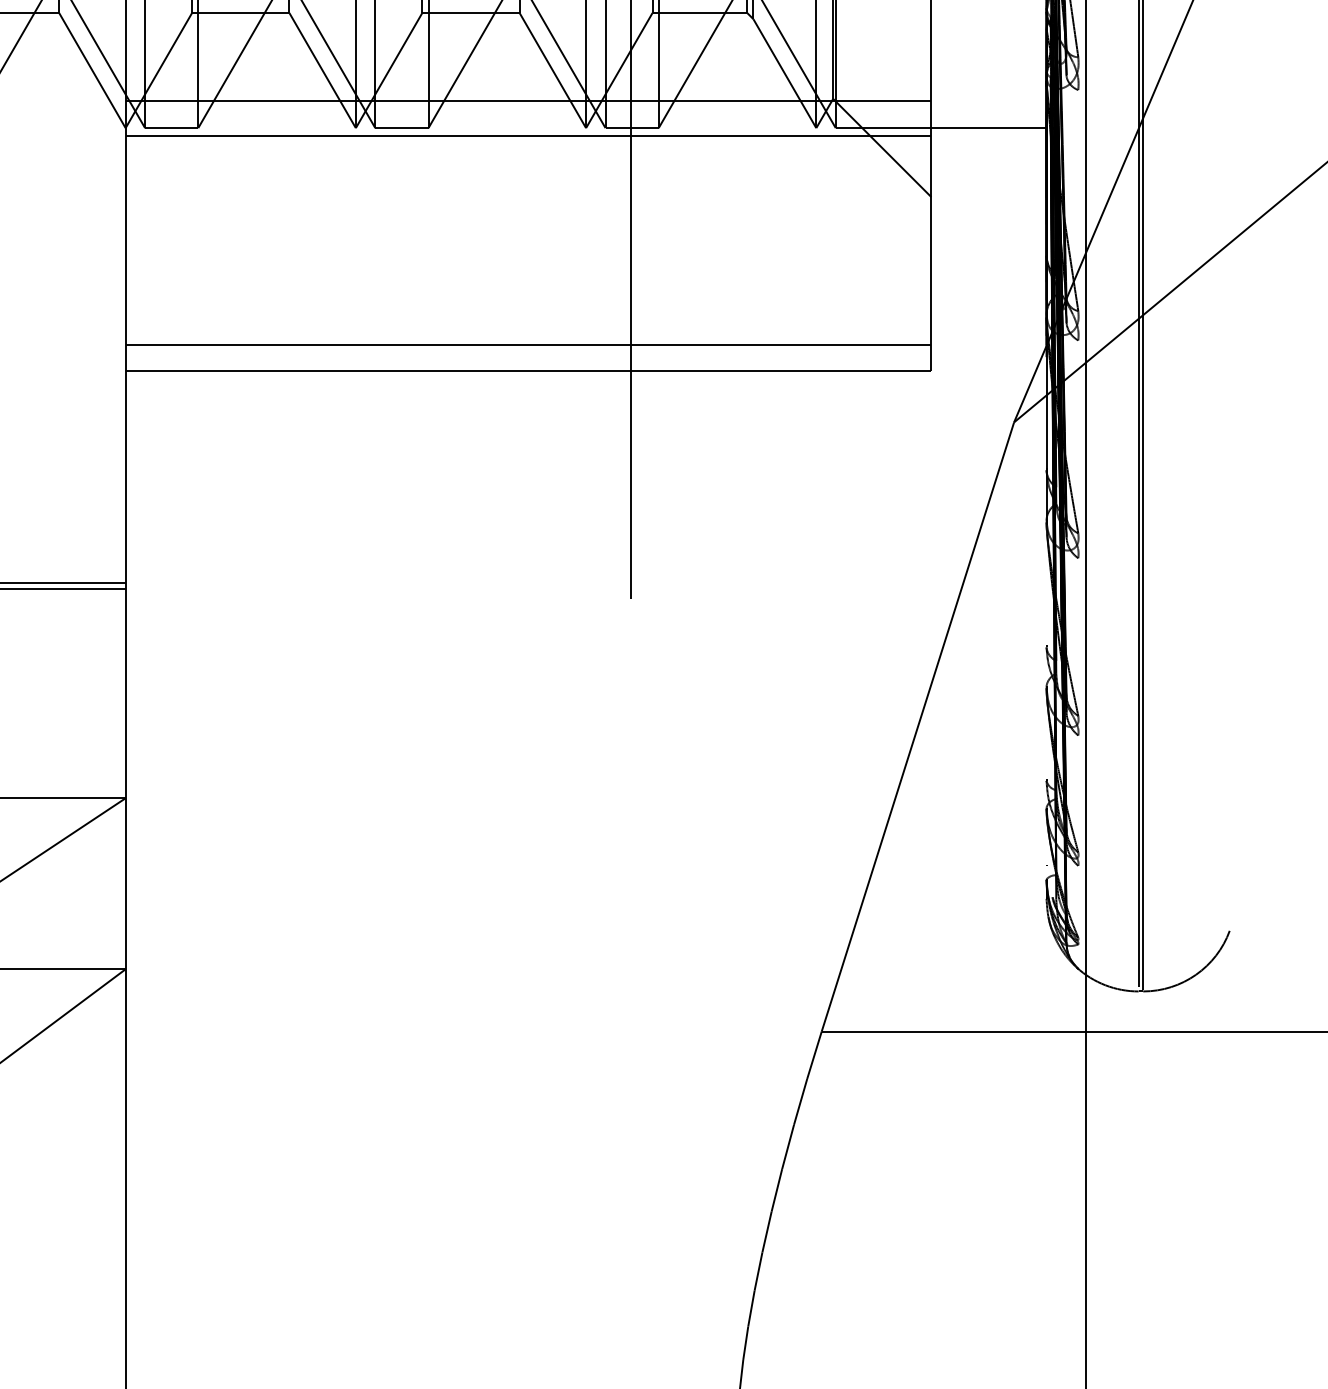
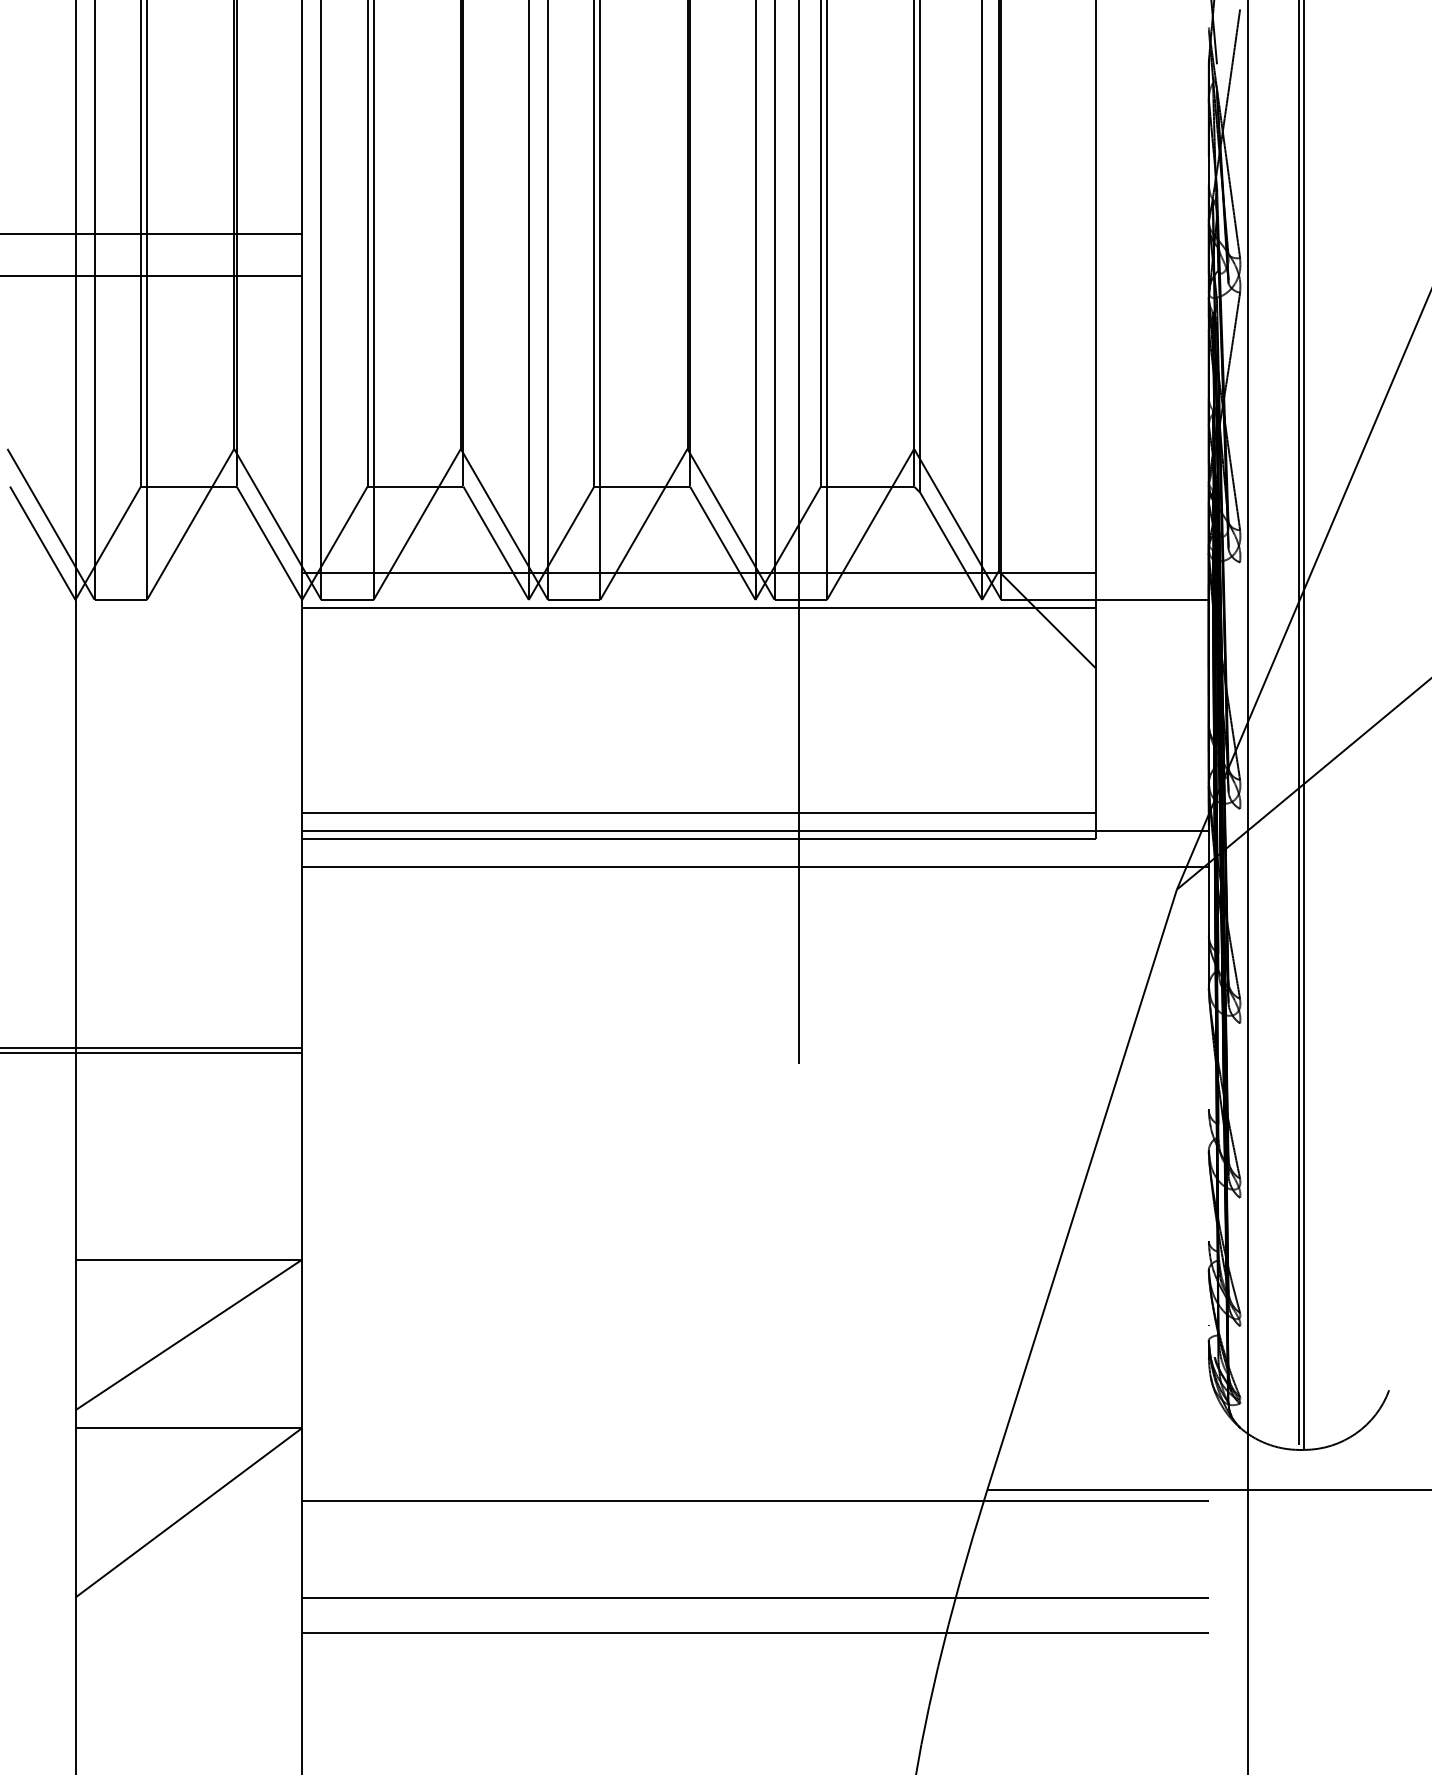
line: (586, 363) -> (755, 831), added
line: (586, 398) -> (755, 866), added
line: (586, 1042) -> (755, 1500), added
line: (586, 1142) -> (755, 1598), added
line: (586, 1177) -> (755, 1633), added

